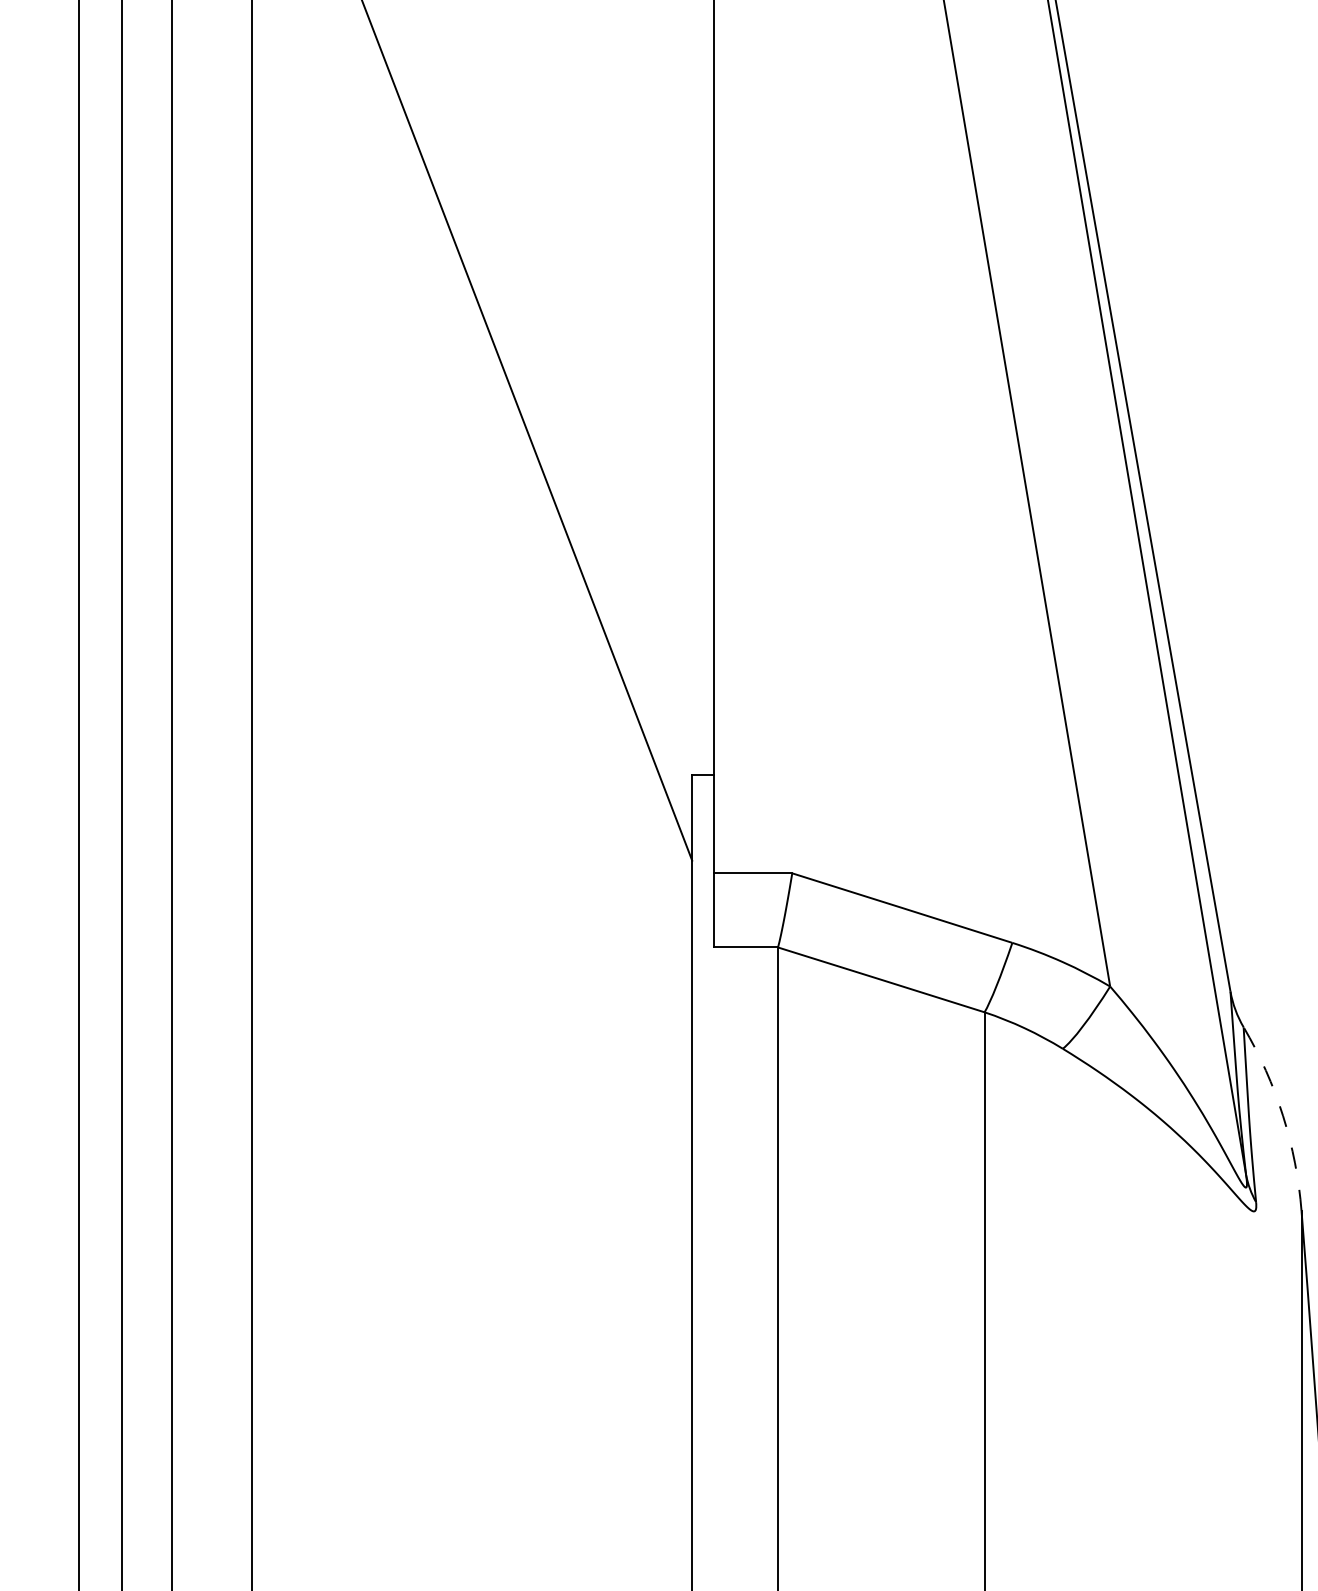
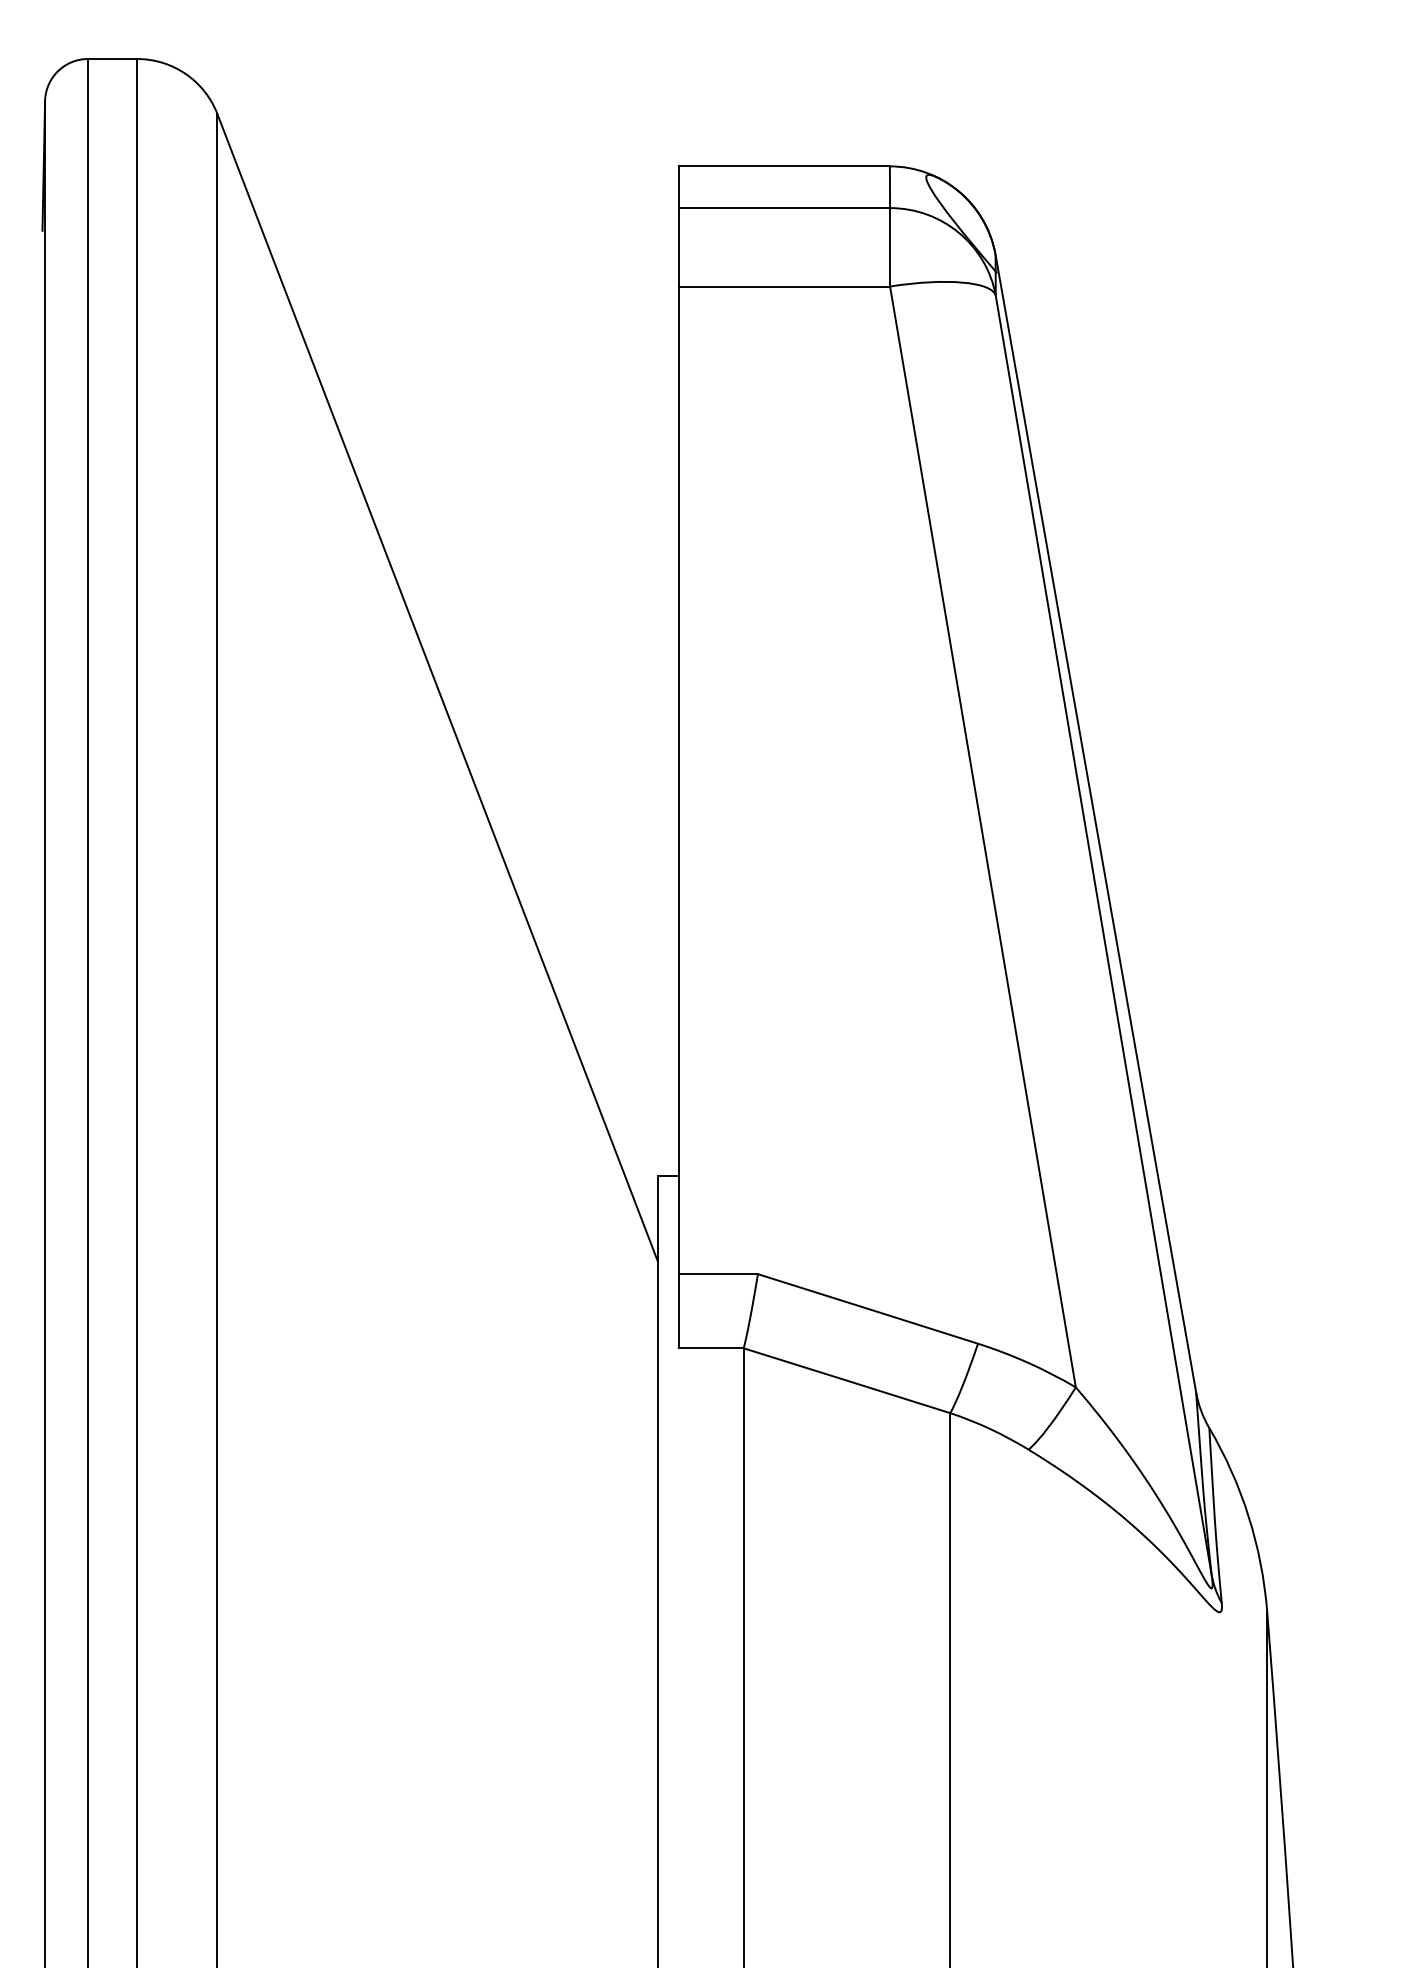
arc: (1282, 1115) -> (1248, 1516), dashed -> solid

